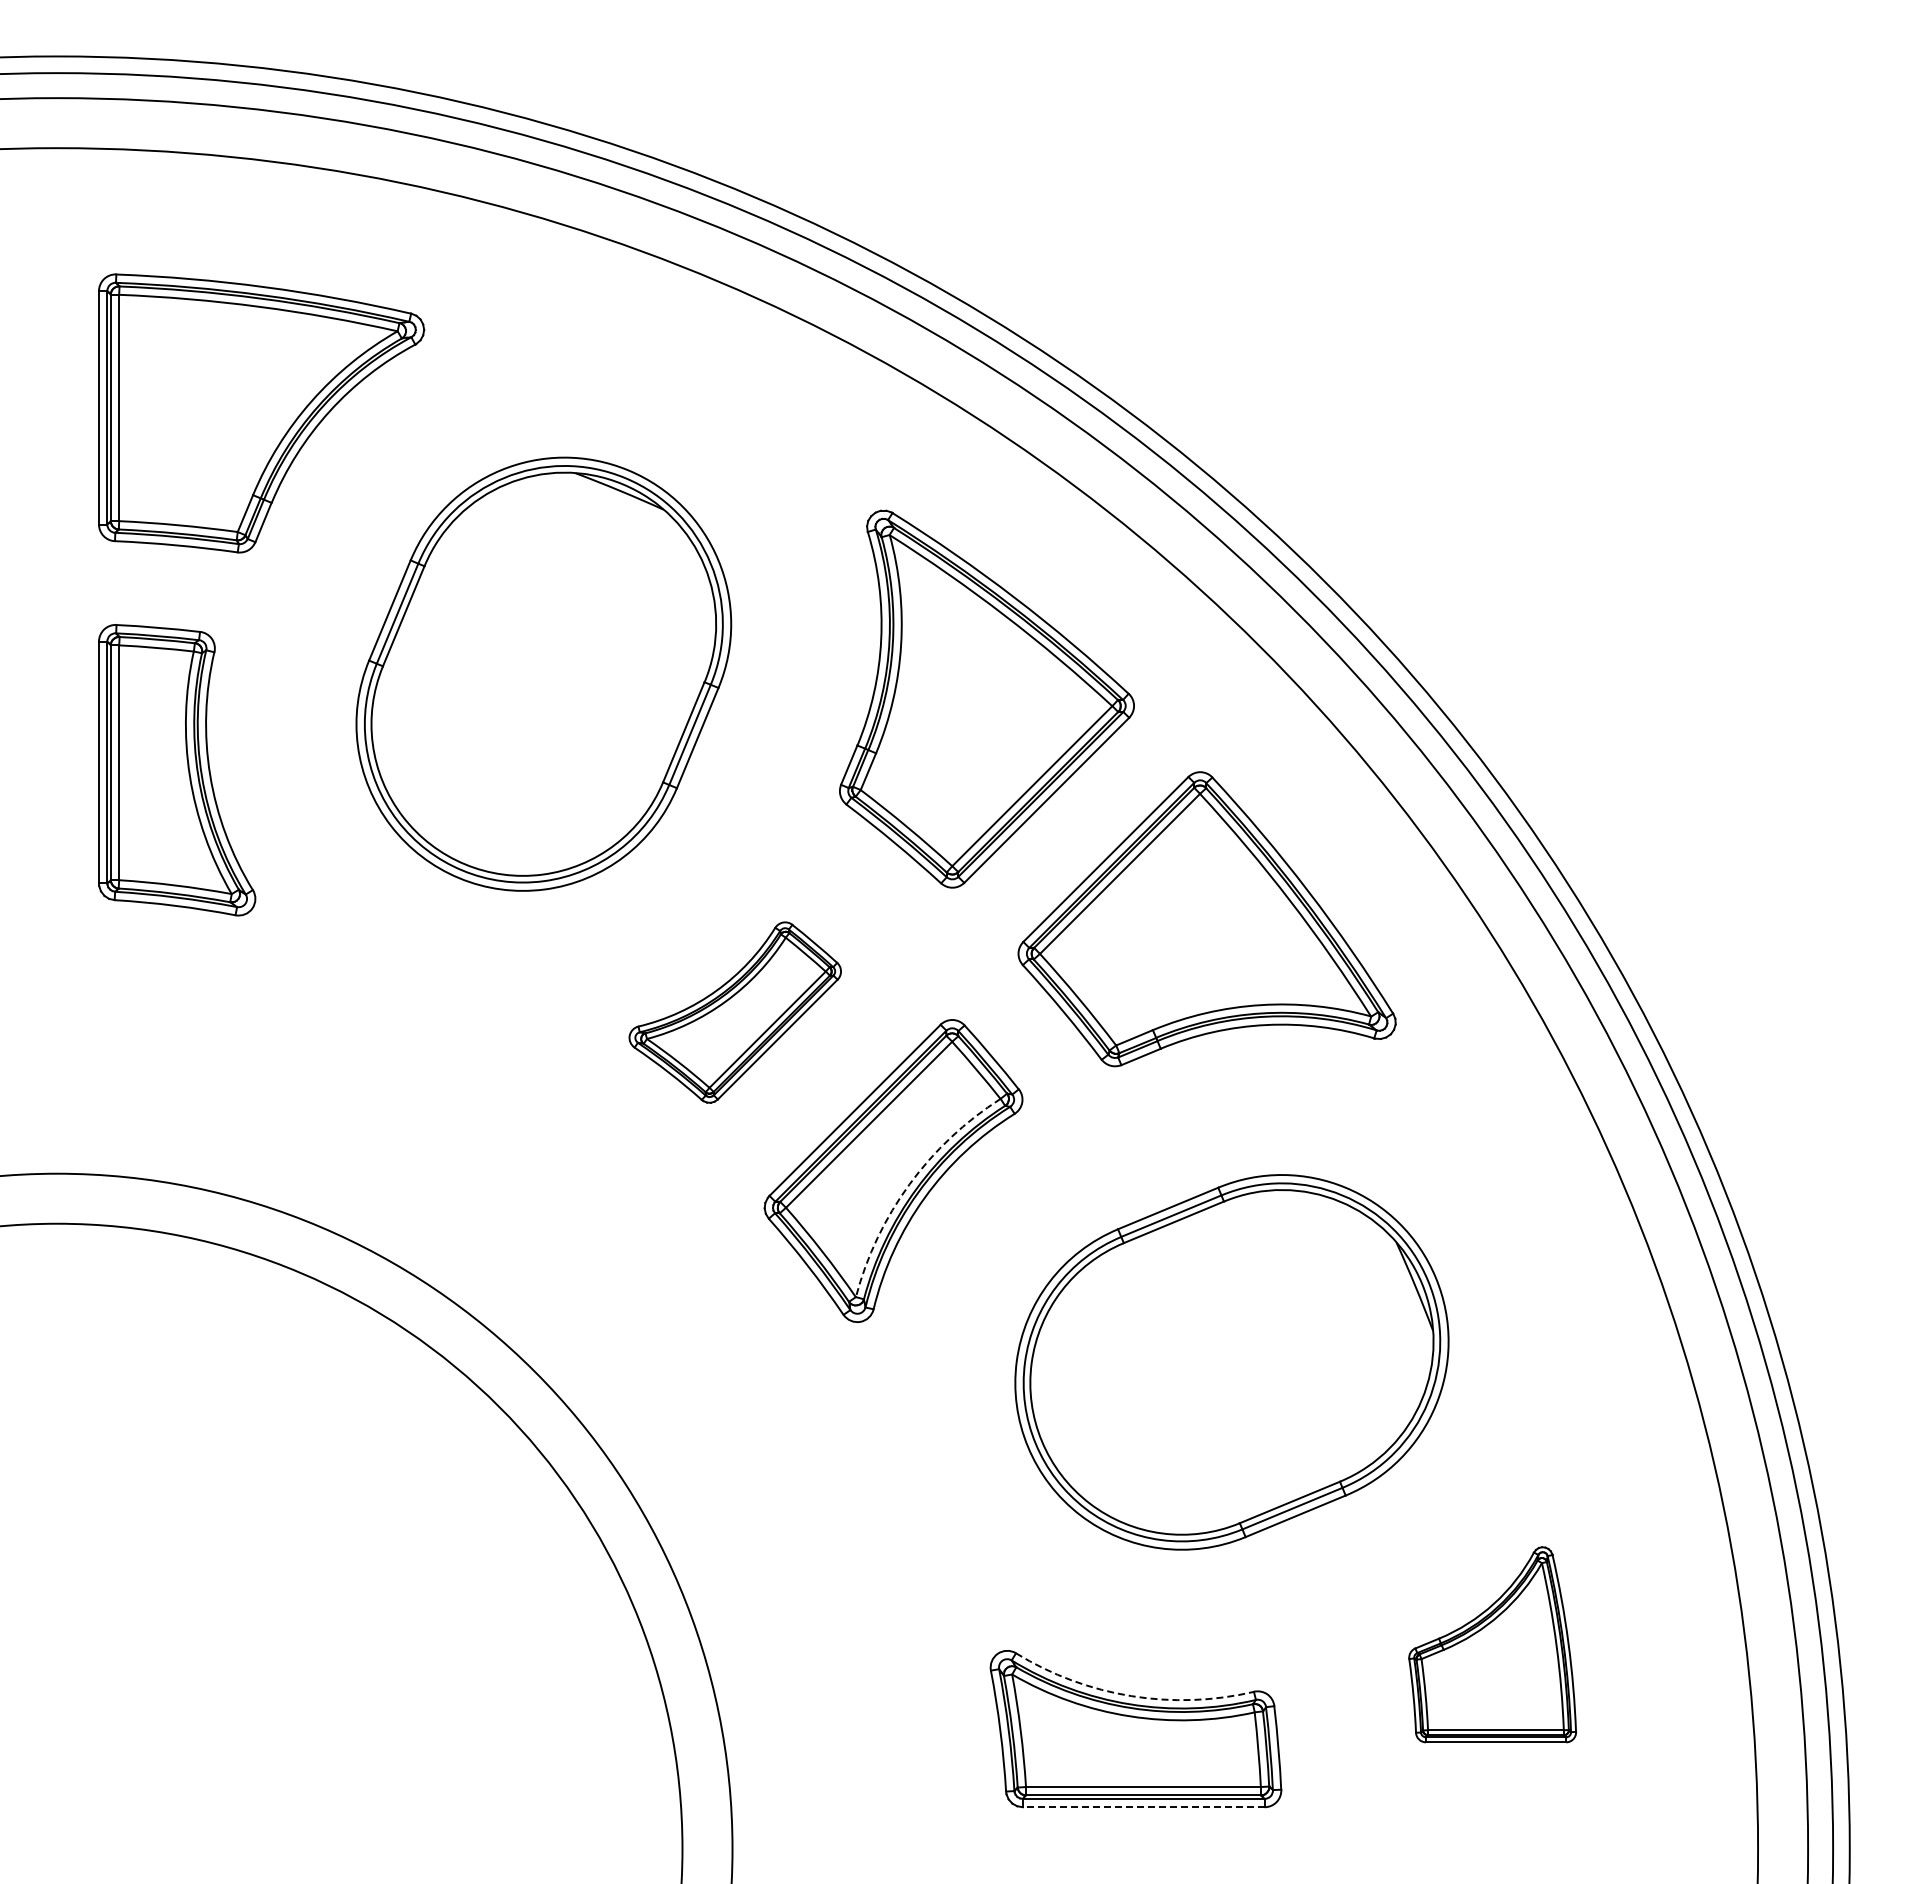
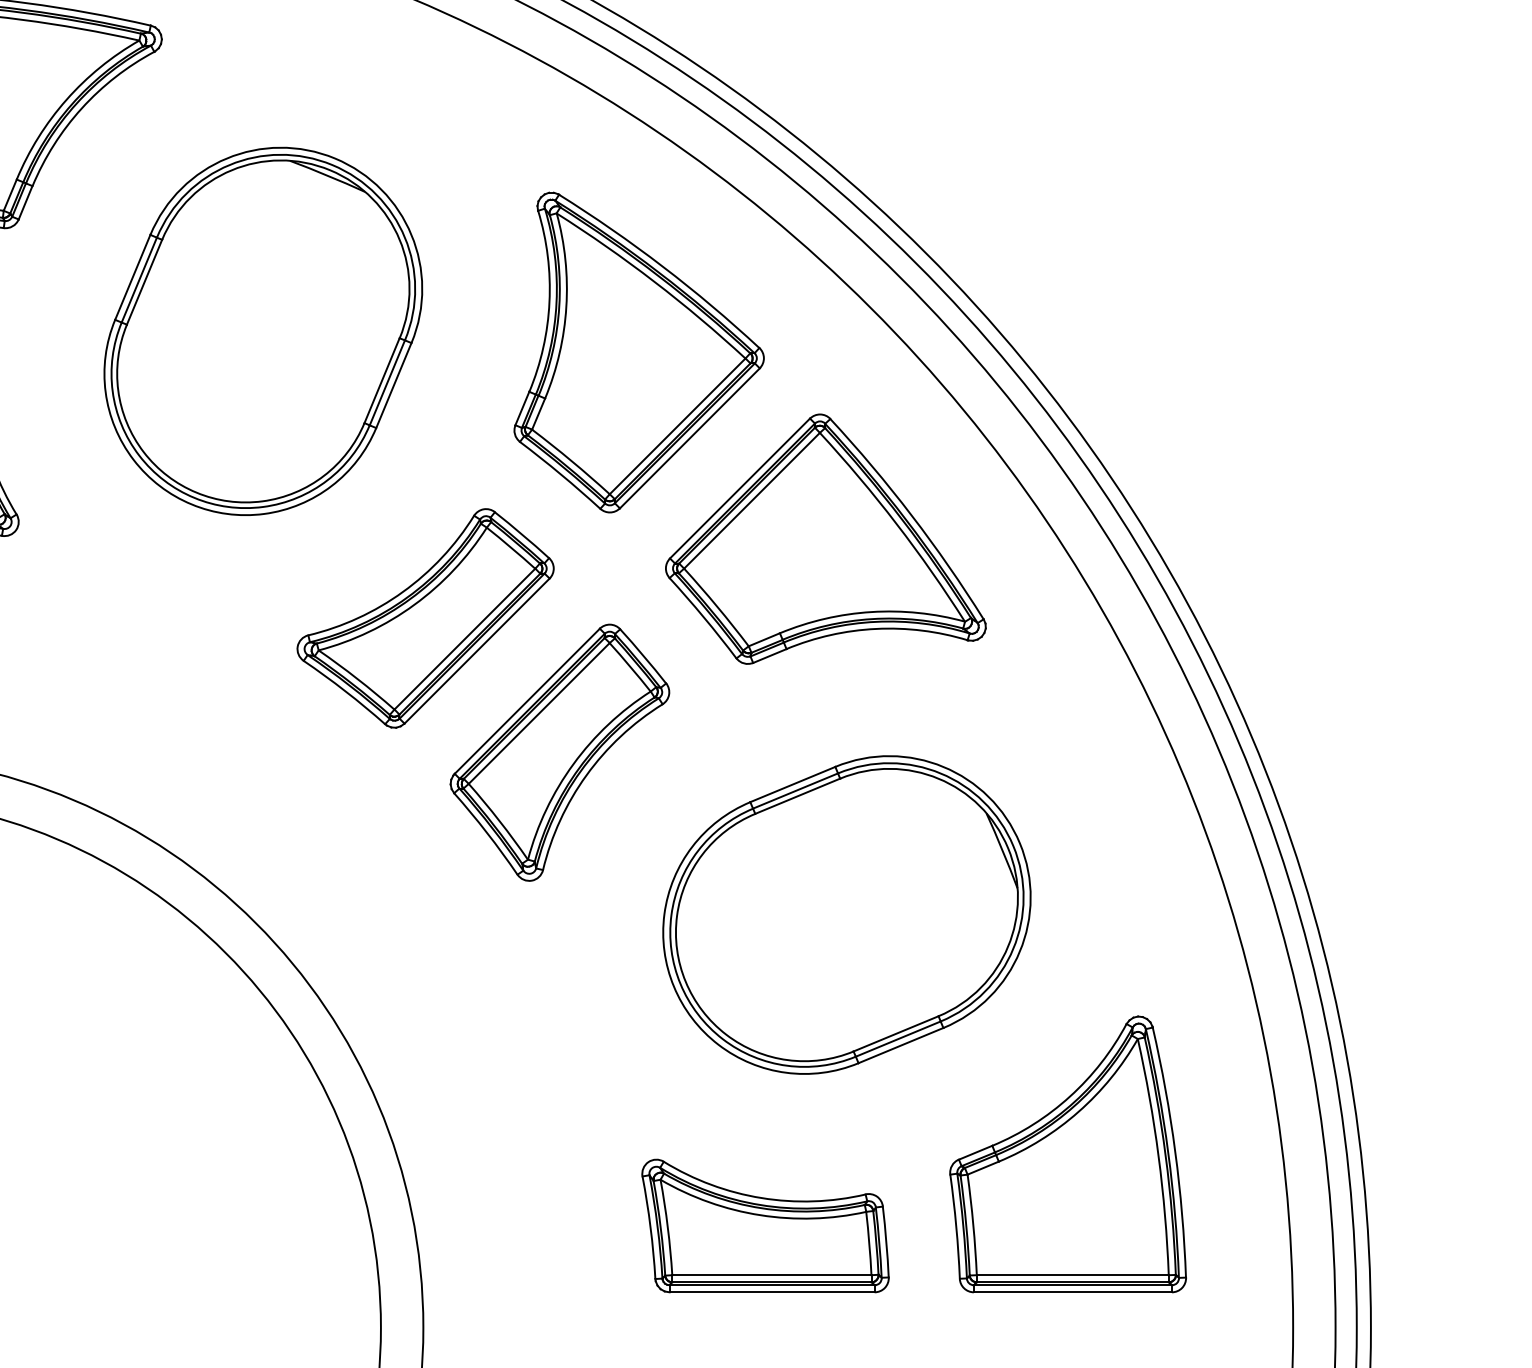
part: (735, 1012) -> (425, 618), size x1.43
arc: (909, 1184) -> (573, 764), dashed -> solid
part: (1492, 1644) -> (1067, 1154), size x1.67
arc: (1131, 1696) -> (761, 1198), dashed -> solid
line: (1143, 1807) -> (771, 1292), dashed -> solid

